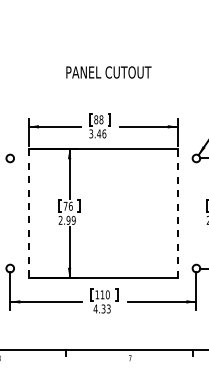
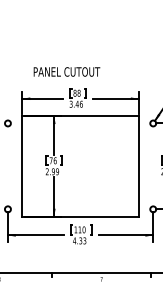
text: (108, 72) -> (66, 71), moved
line: (177, 213) -> (138, 166), dashed -> solid
line: (28, 214) -> (22, 167), dashed -> solid

